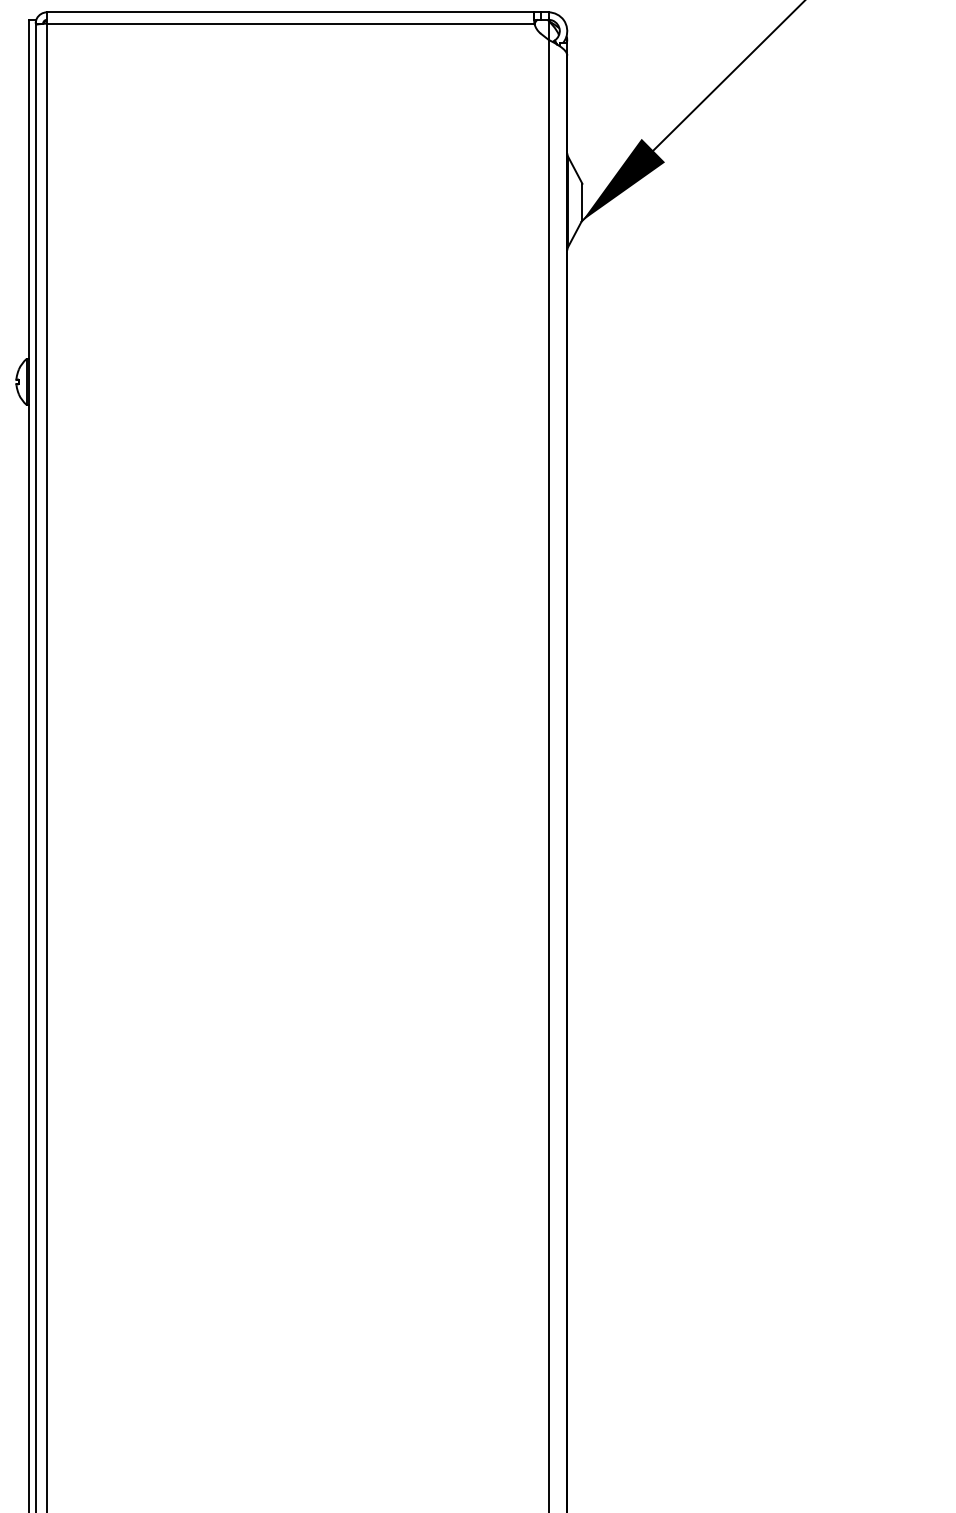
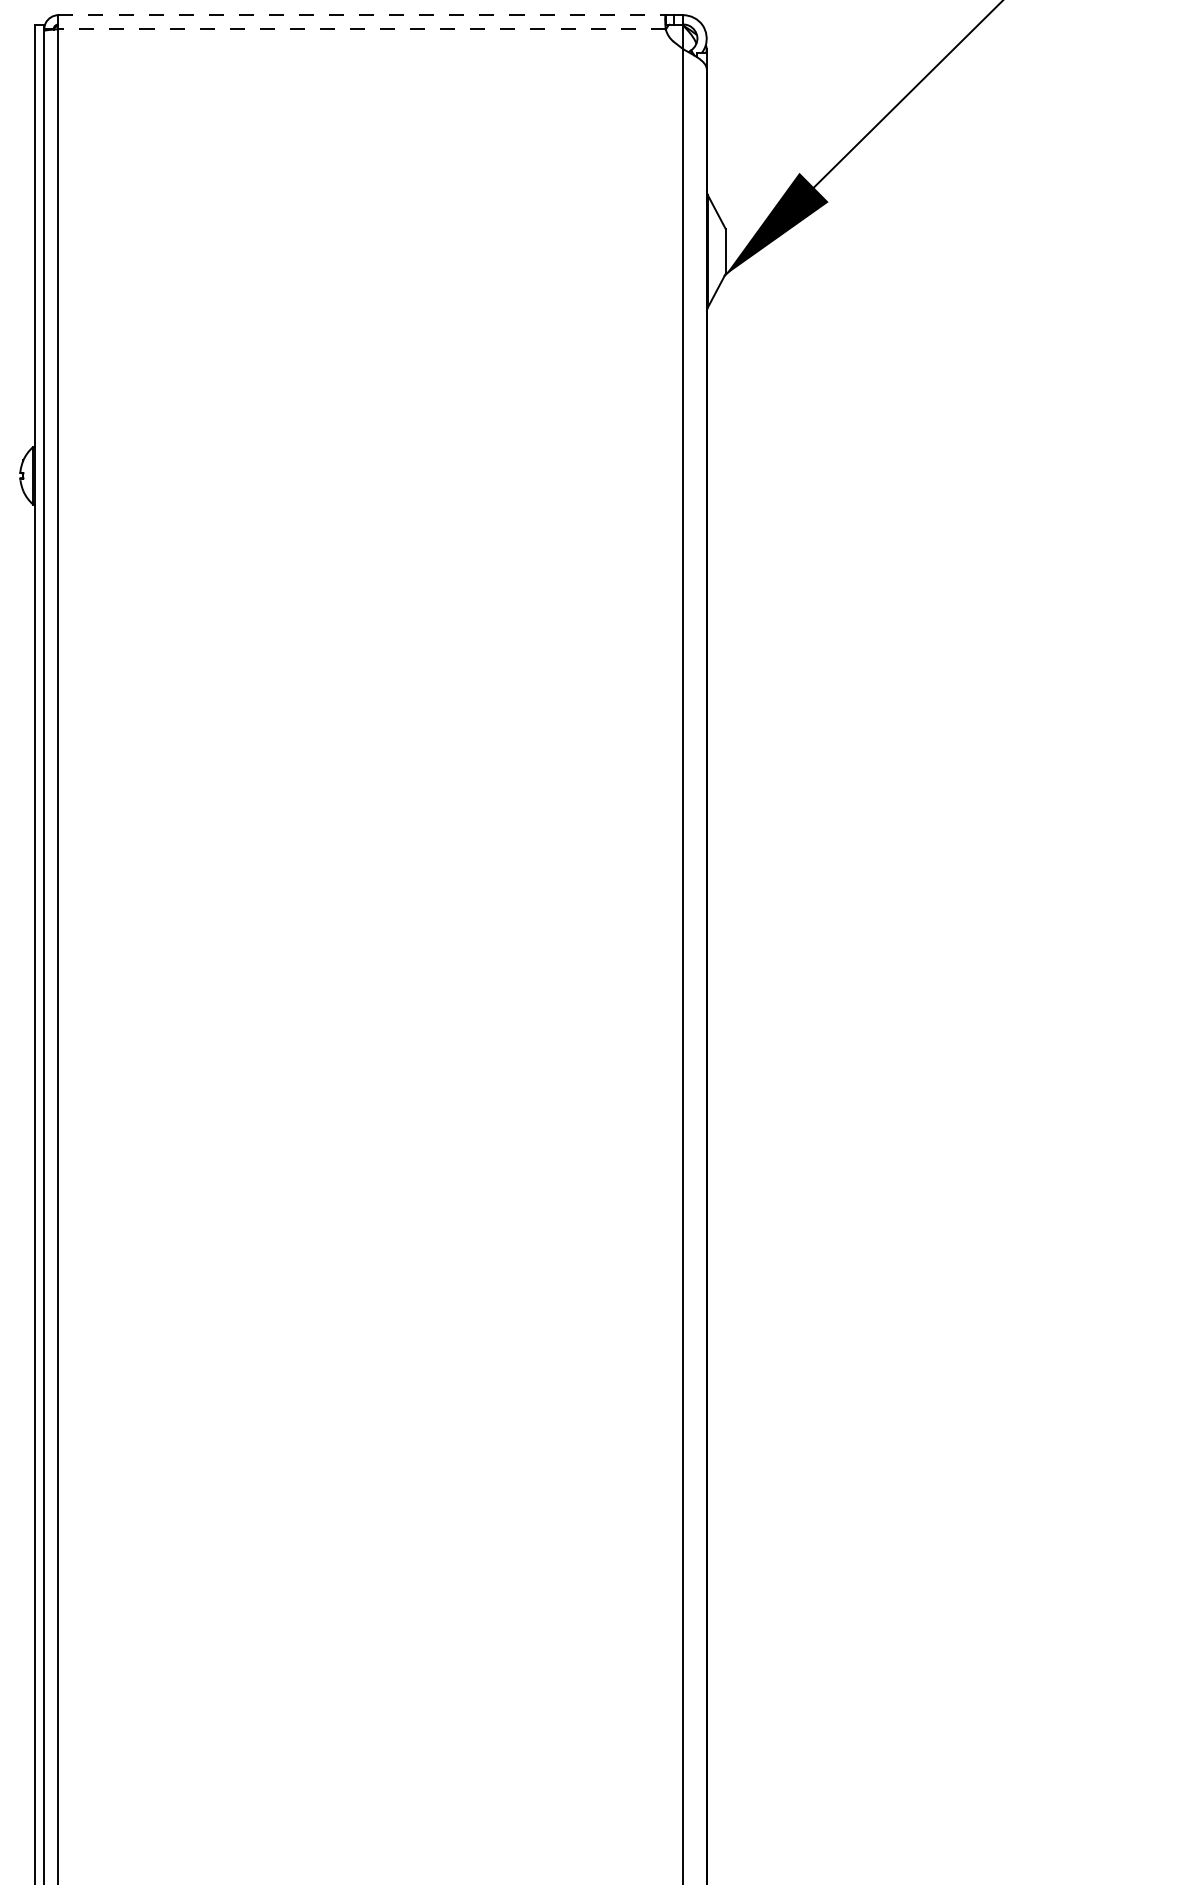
line: (291, 12) -> (362, 15), solid -> dashed
line: (291, 23) -> (362, 29), solid -> dashed

